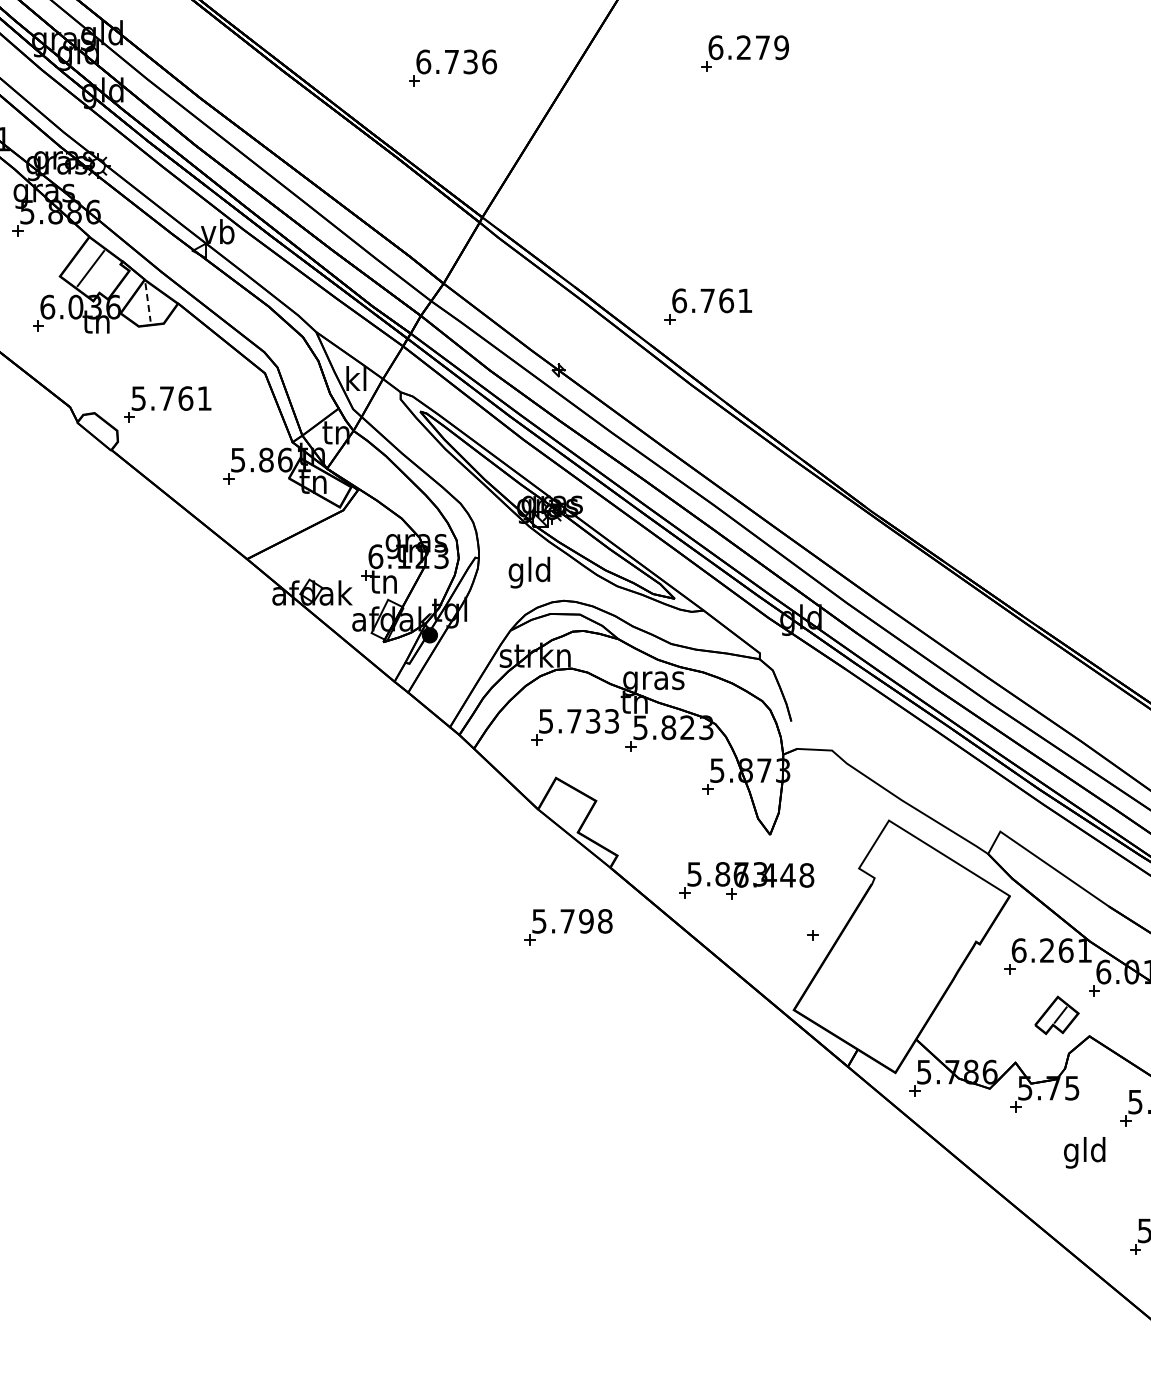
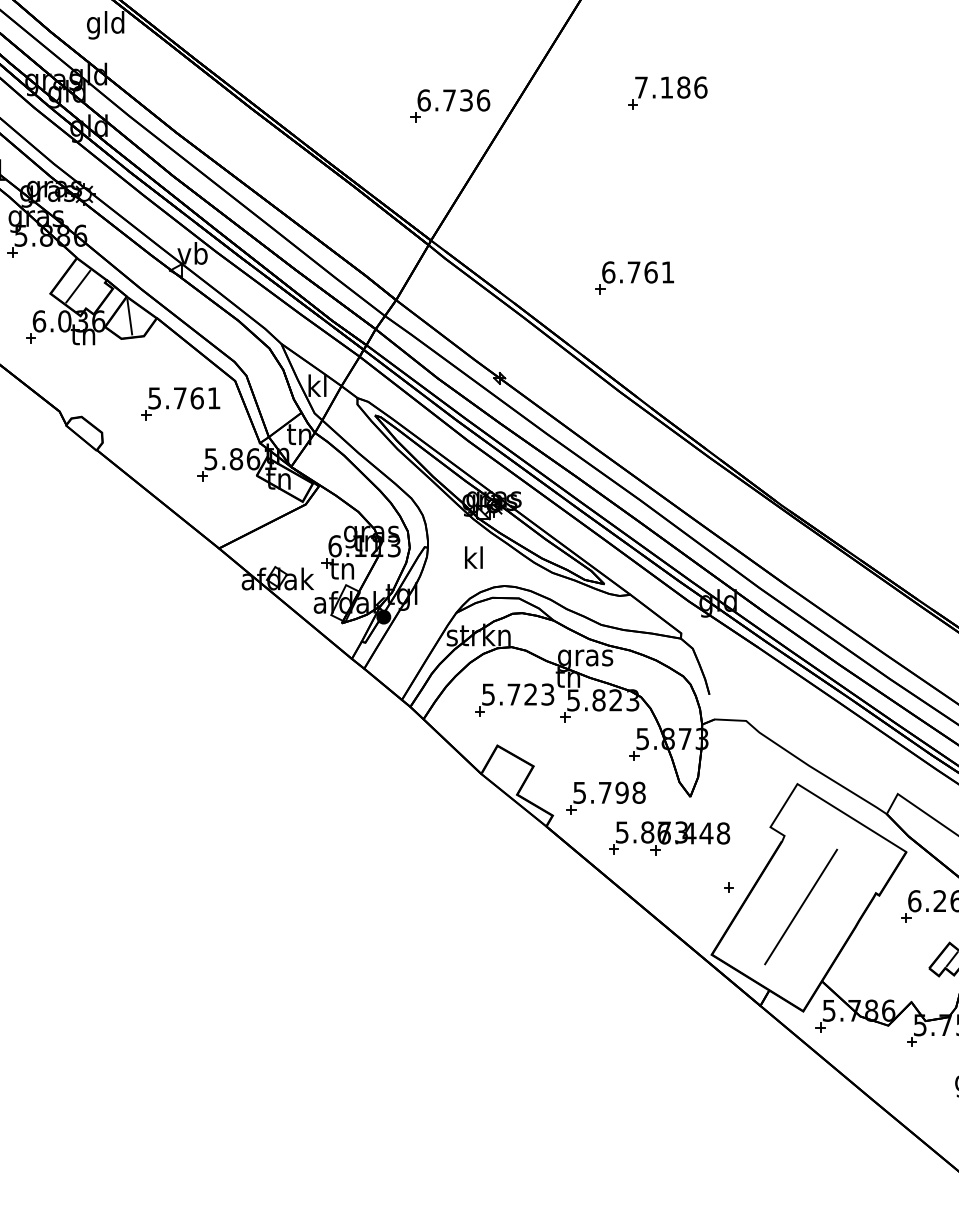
text: (748, 47) -> (670, 87), 6.279 -> 7.186
part: (453, 67) -> (450, 105), moved
line: (148, 302) -> (130, 317), dashed -> solid
part: (707, 306) -> (633, 277), moved
part: (167, 404) -> (180, 403), moved
text: (529, 572) -> (473, 560), gld -> kl
text: (593, 721) -> (531, 694), 5.733 -> 5.723
part: (568, 927) -> (605, 798), moved
line: (892, 956) -> (800, 906), added

